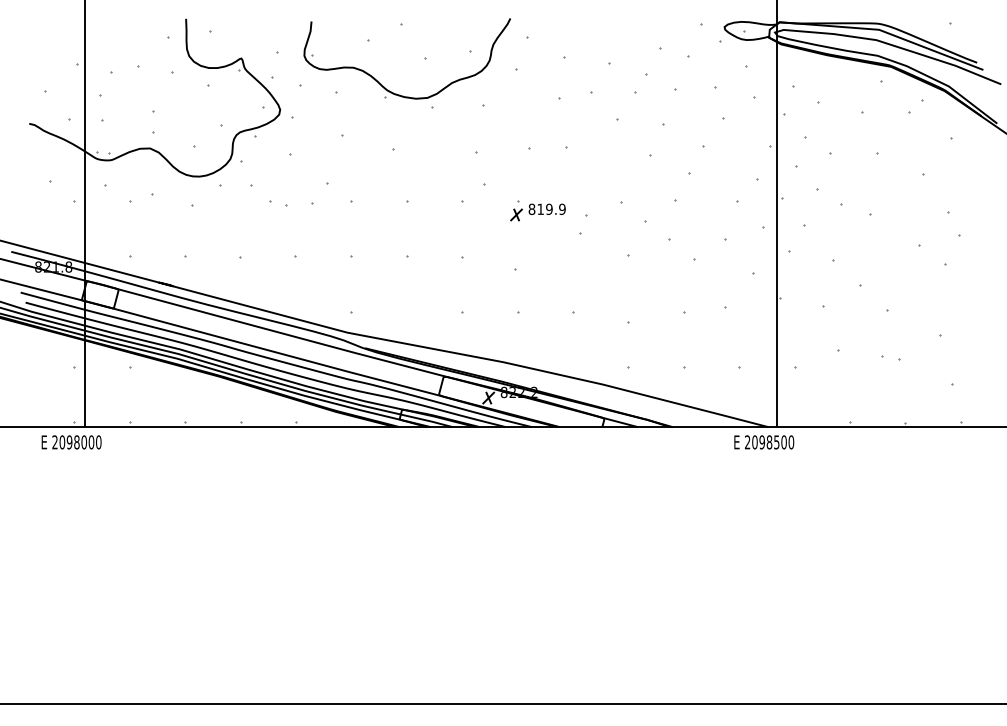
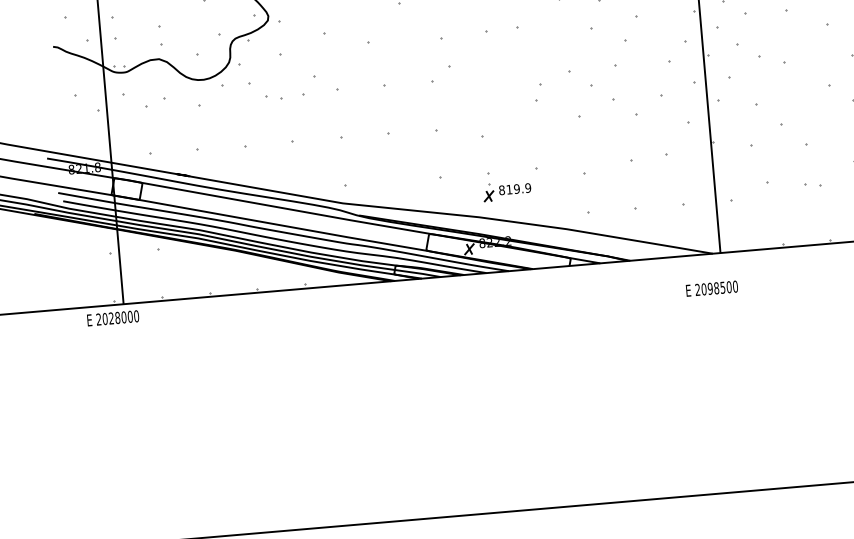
part: (537, 210) -> (506, 190), moved
text: (69, 442) -> (111, 318), 2098000 -> 2028000
text: (764, 442) -> (712, 288), moved

